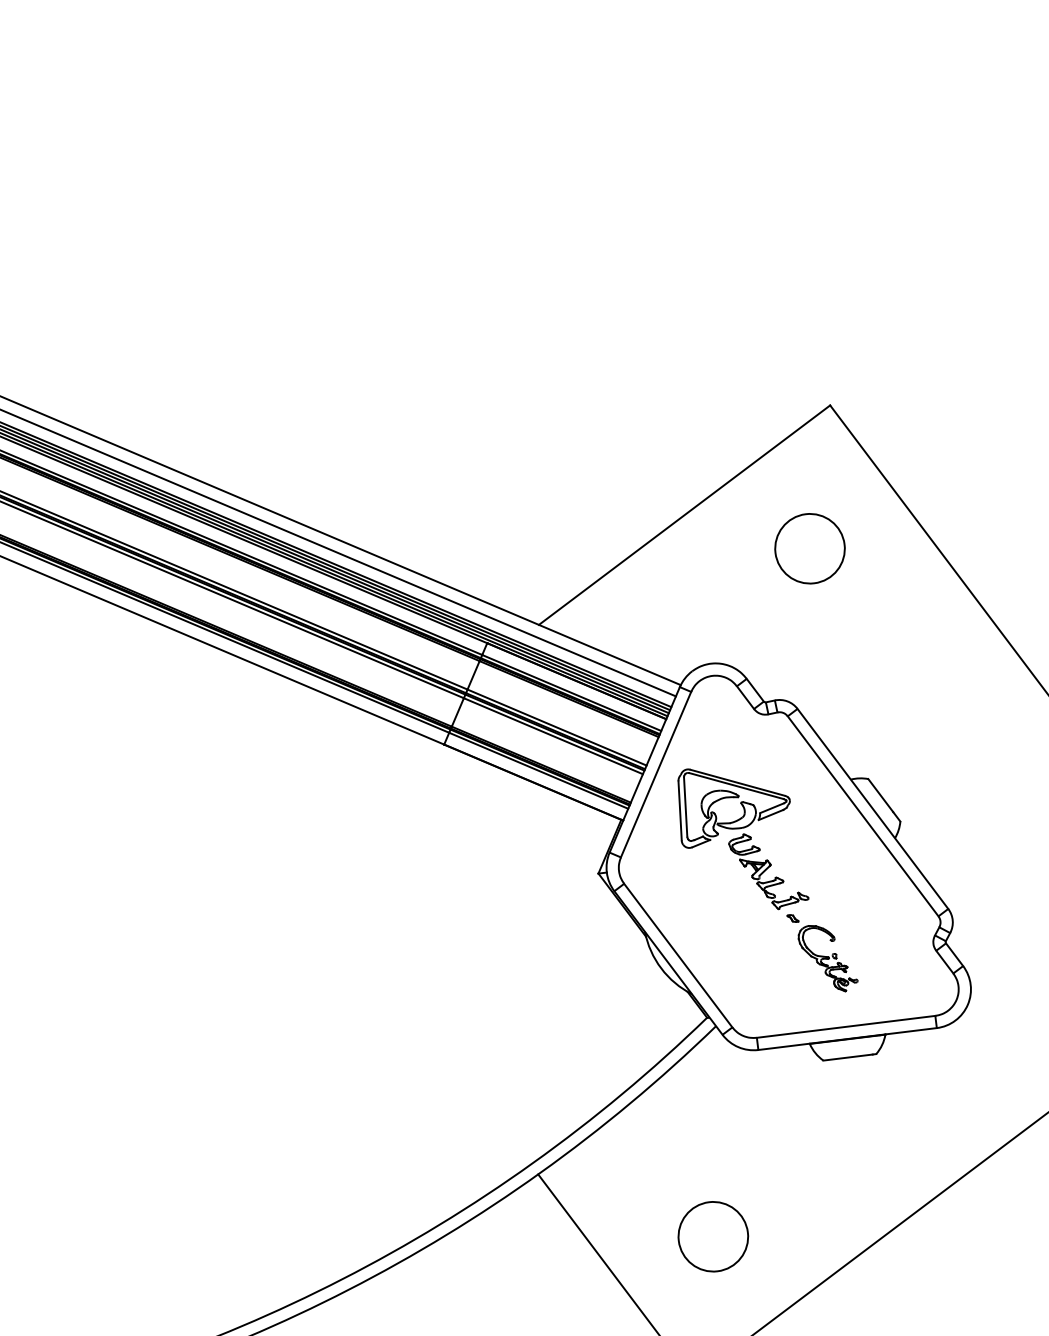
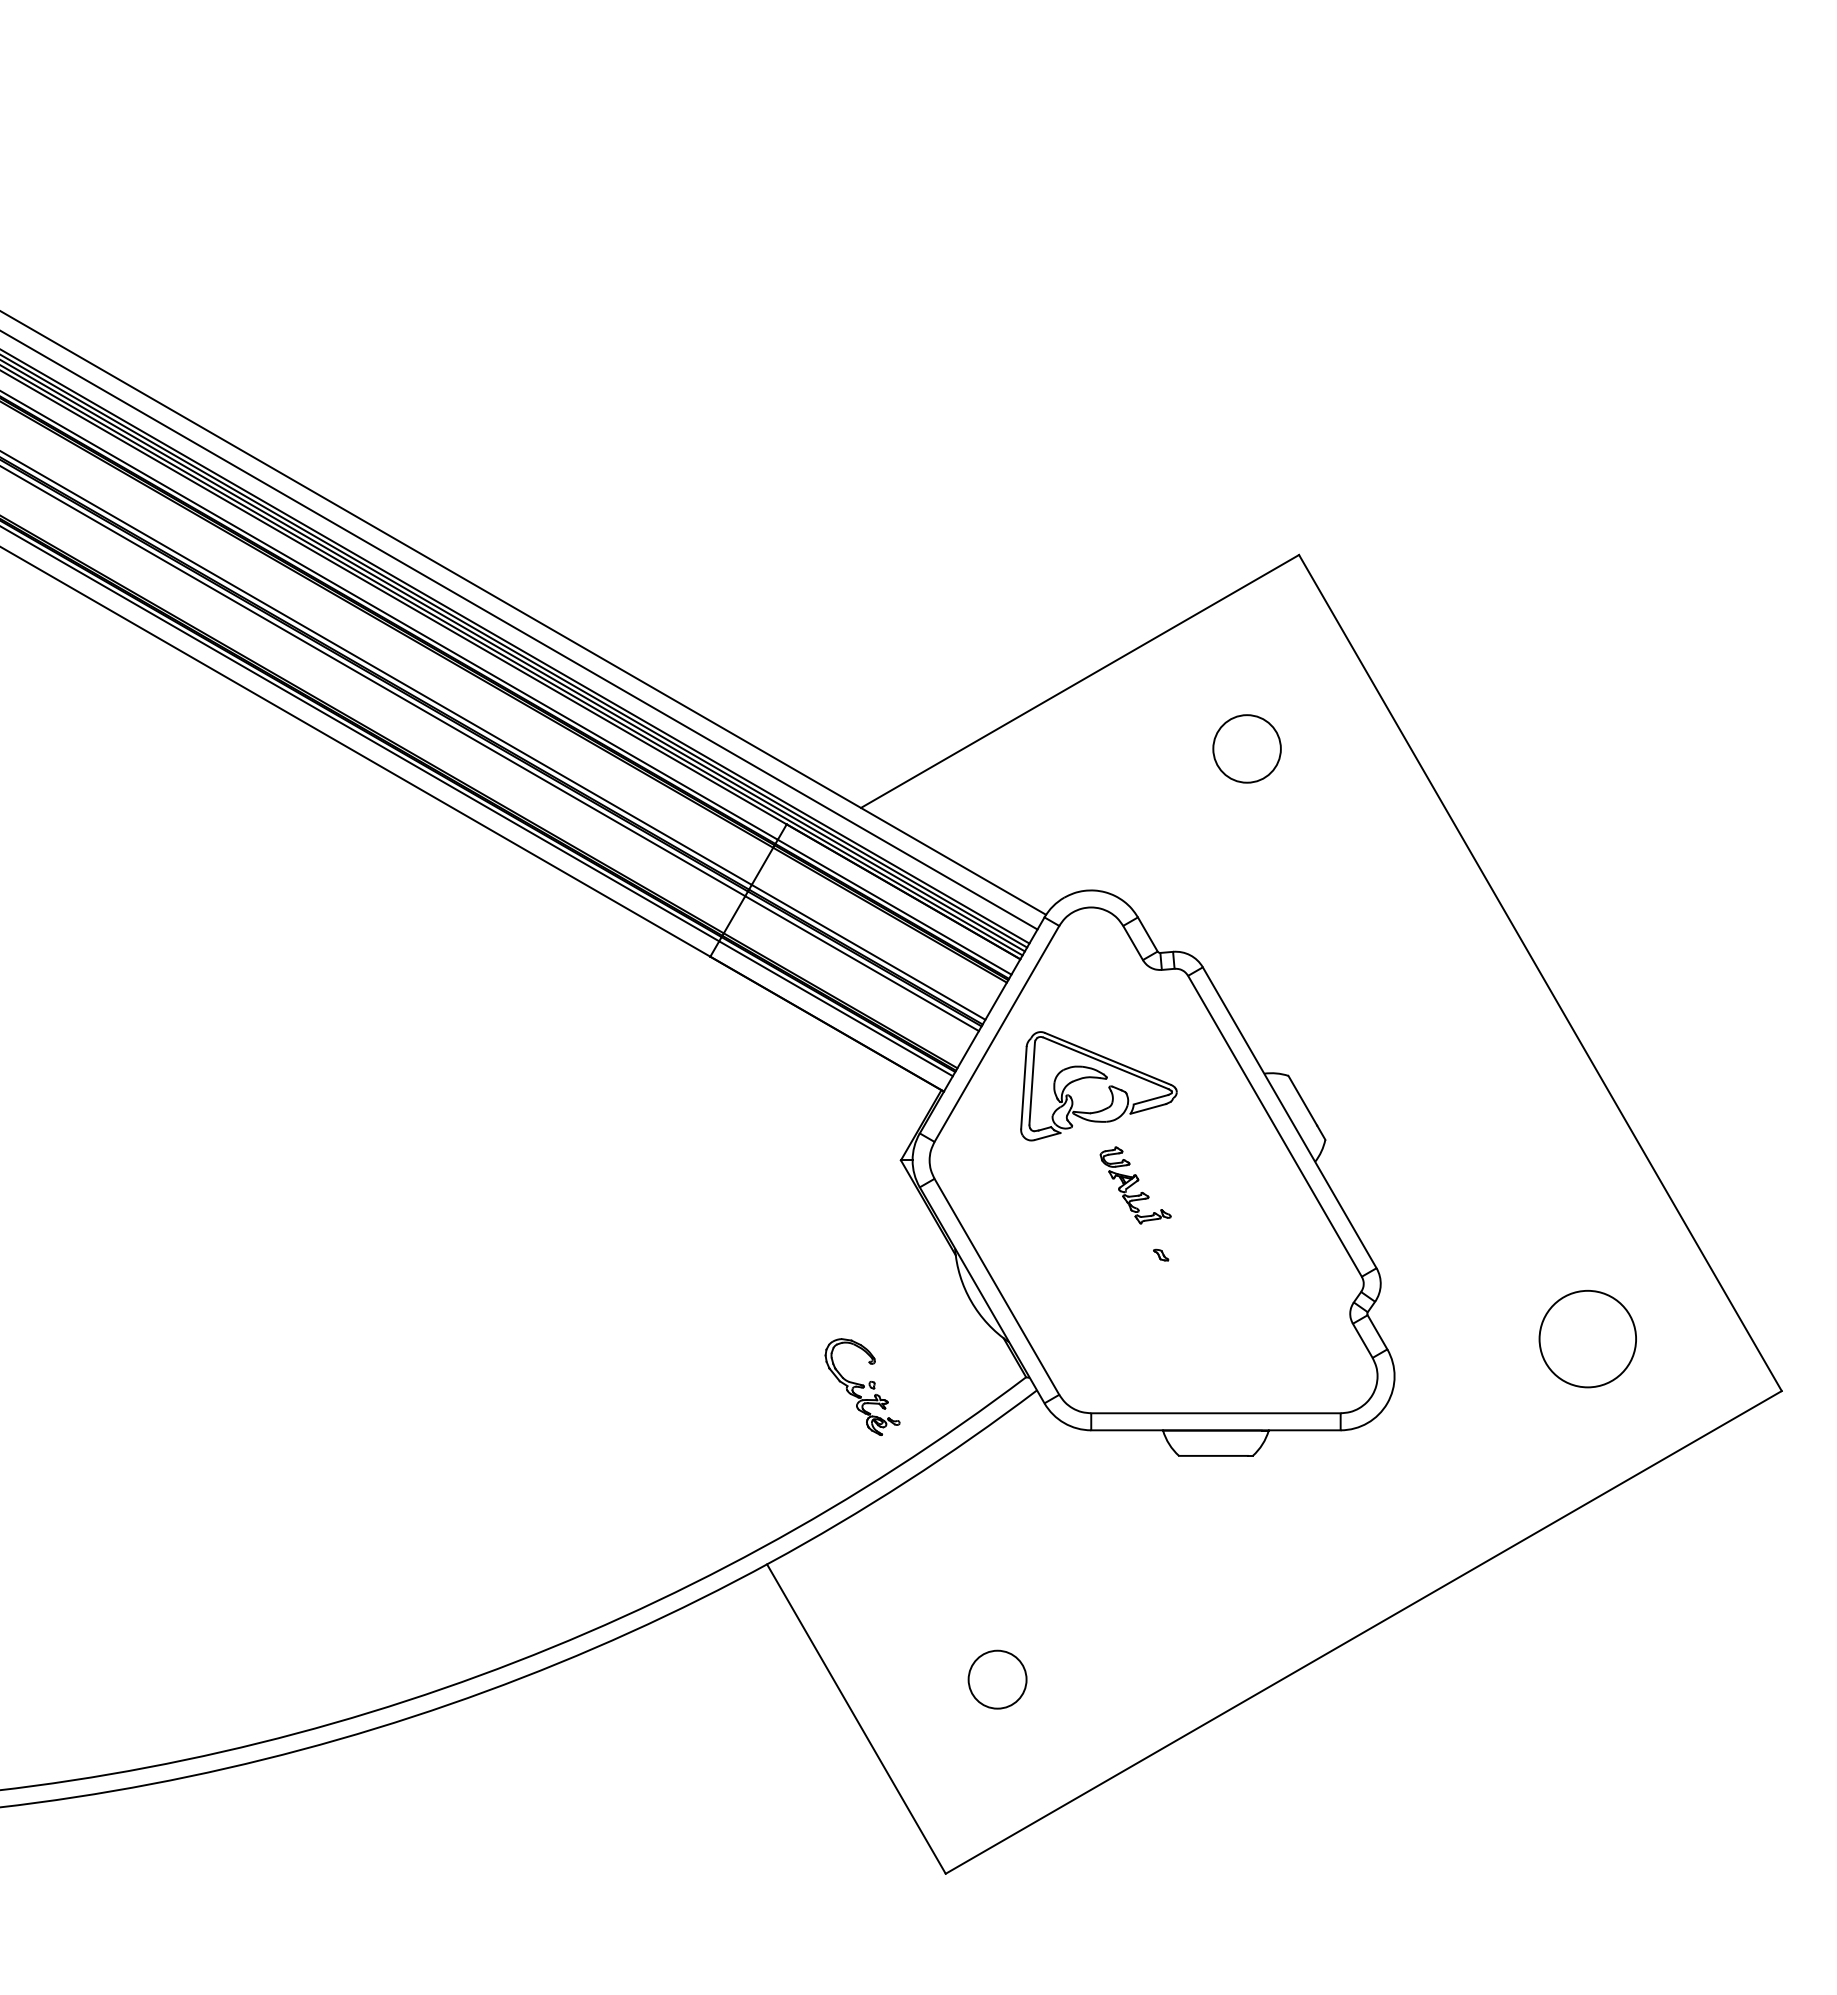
circle: (809, 548) -> (1246, 748), size x0.7
part: (768, 870) -> (1135, 1185), size x0.7
part: (827, 958) -> (862, 1386), moved
circle: (713, 1236) -> (997, 1679), size x0.6

